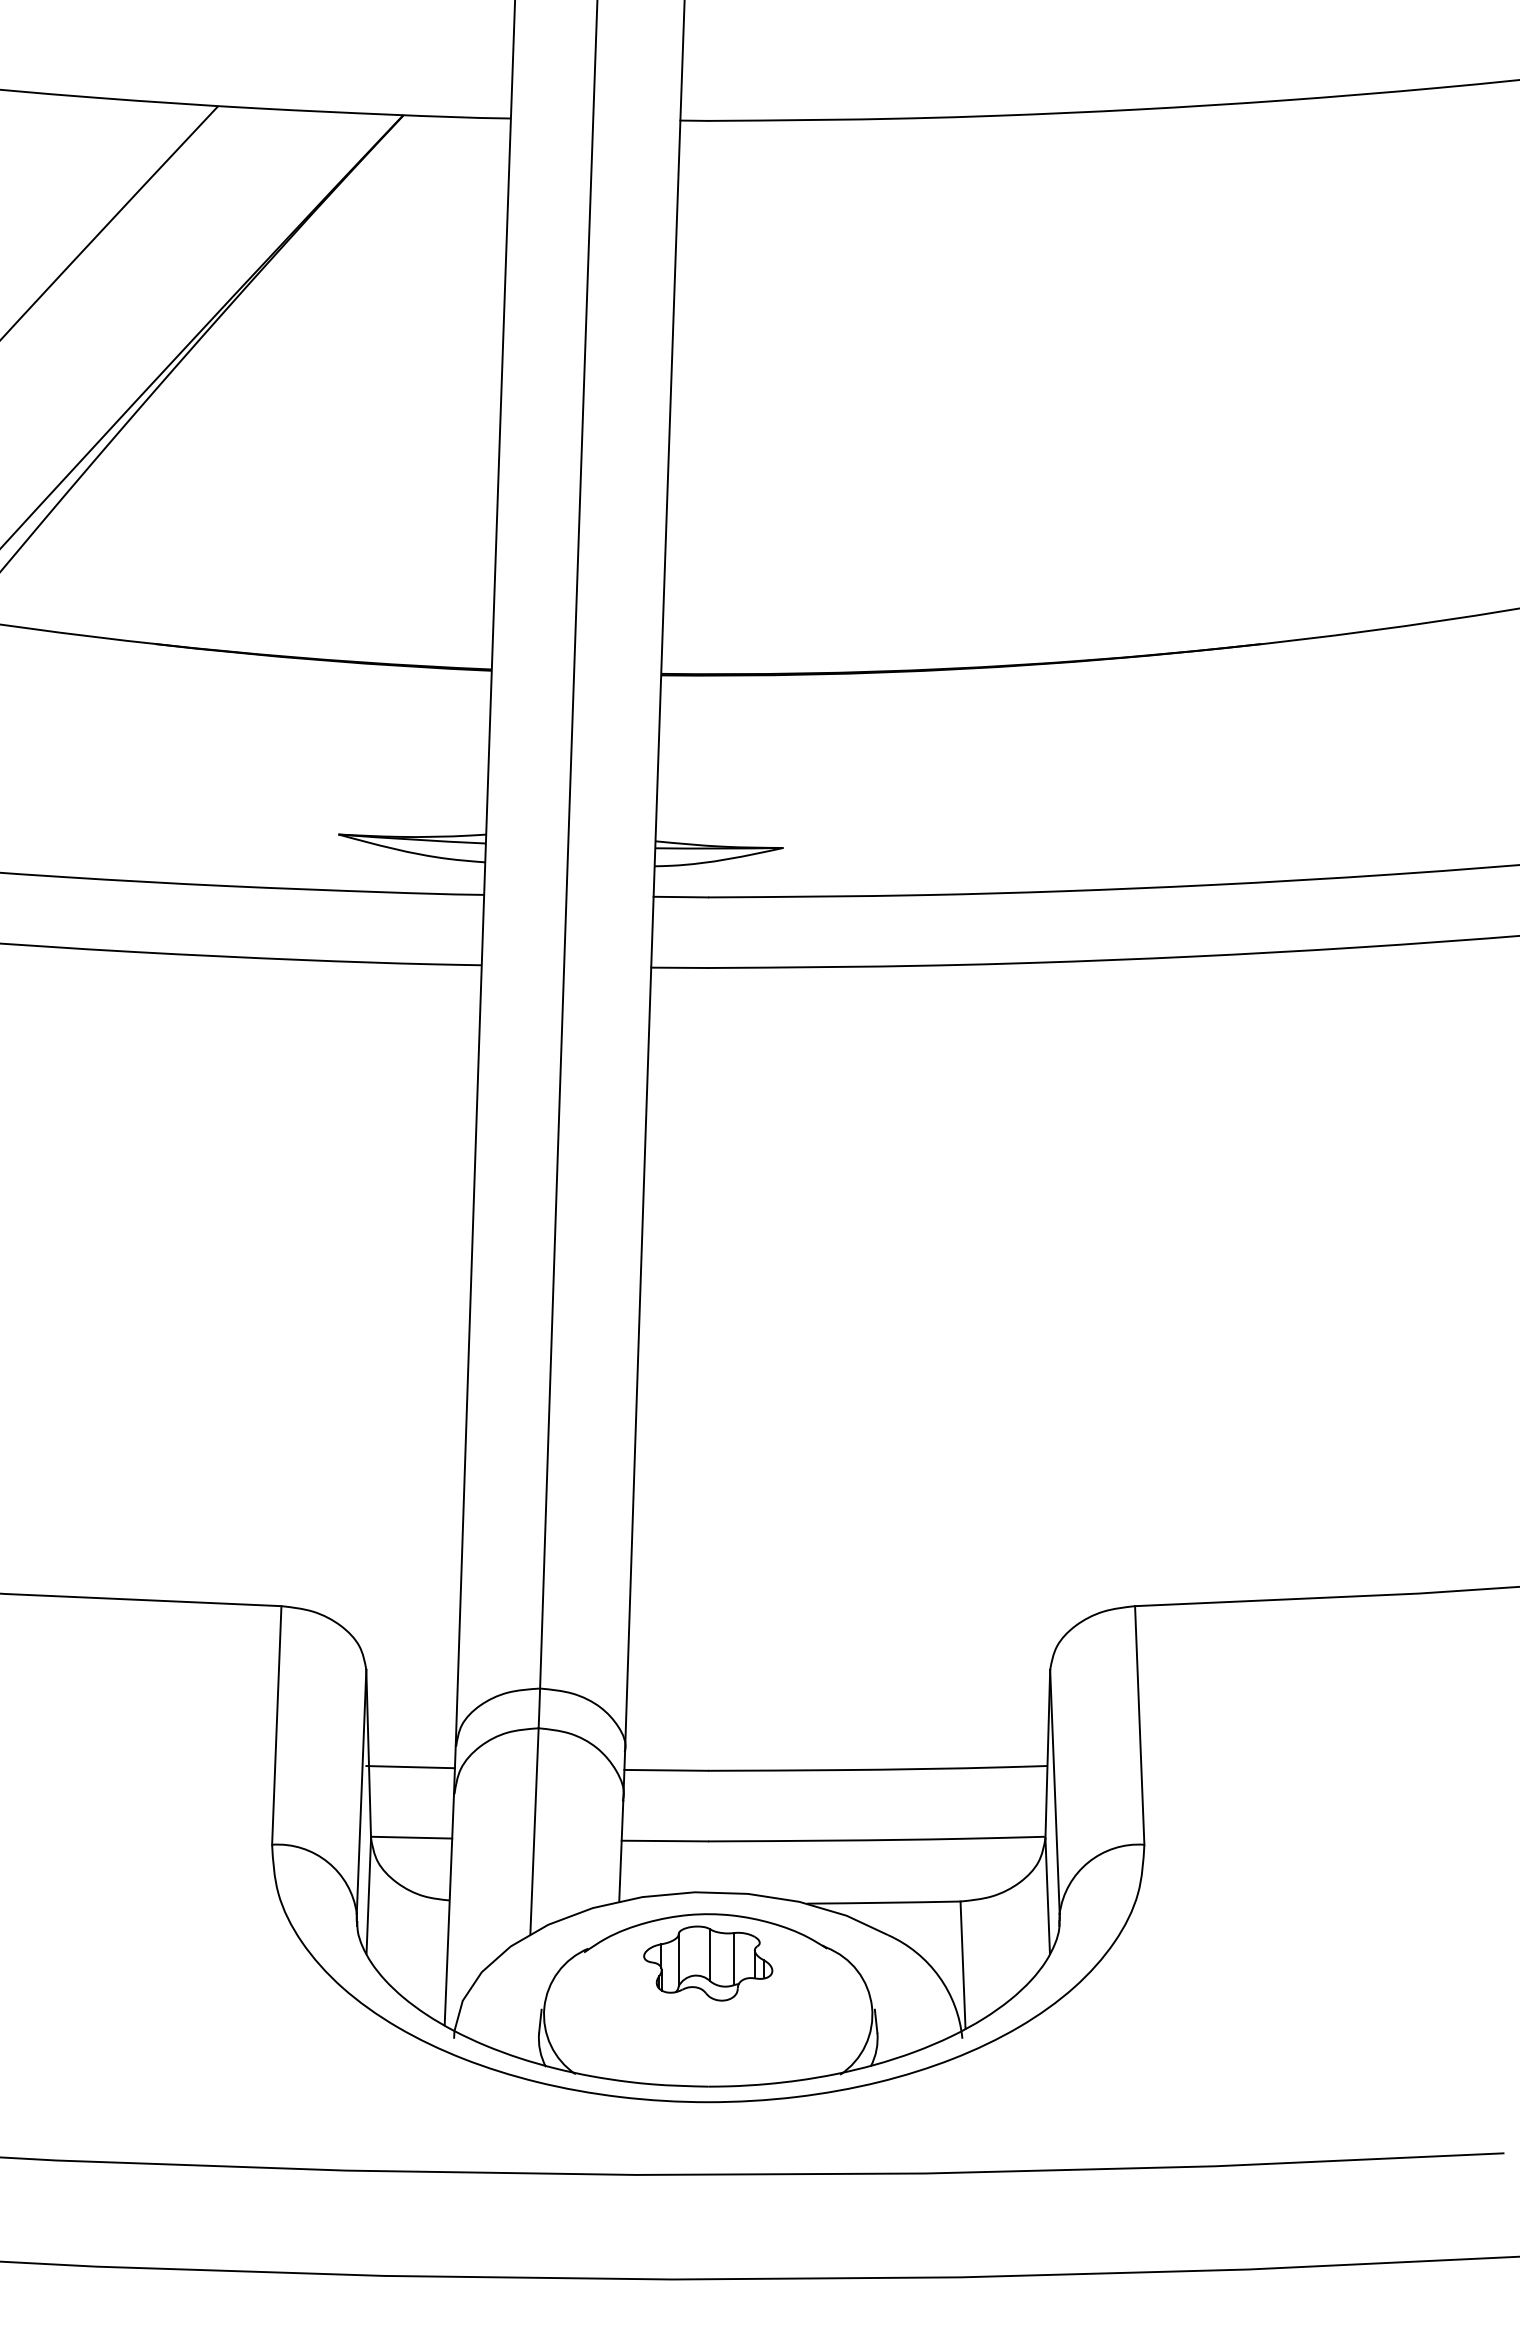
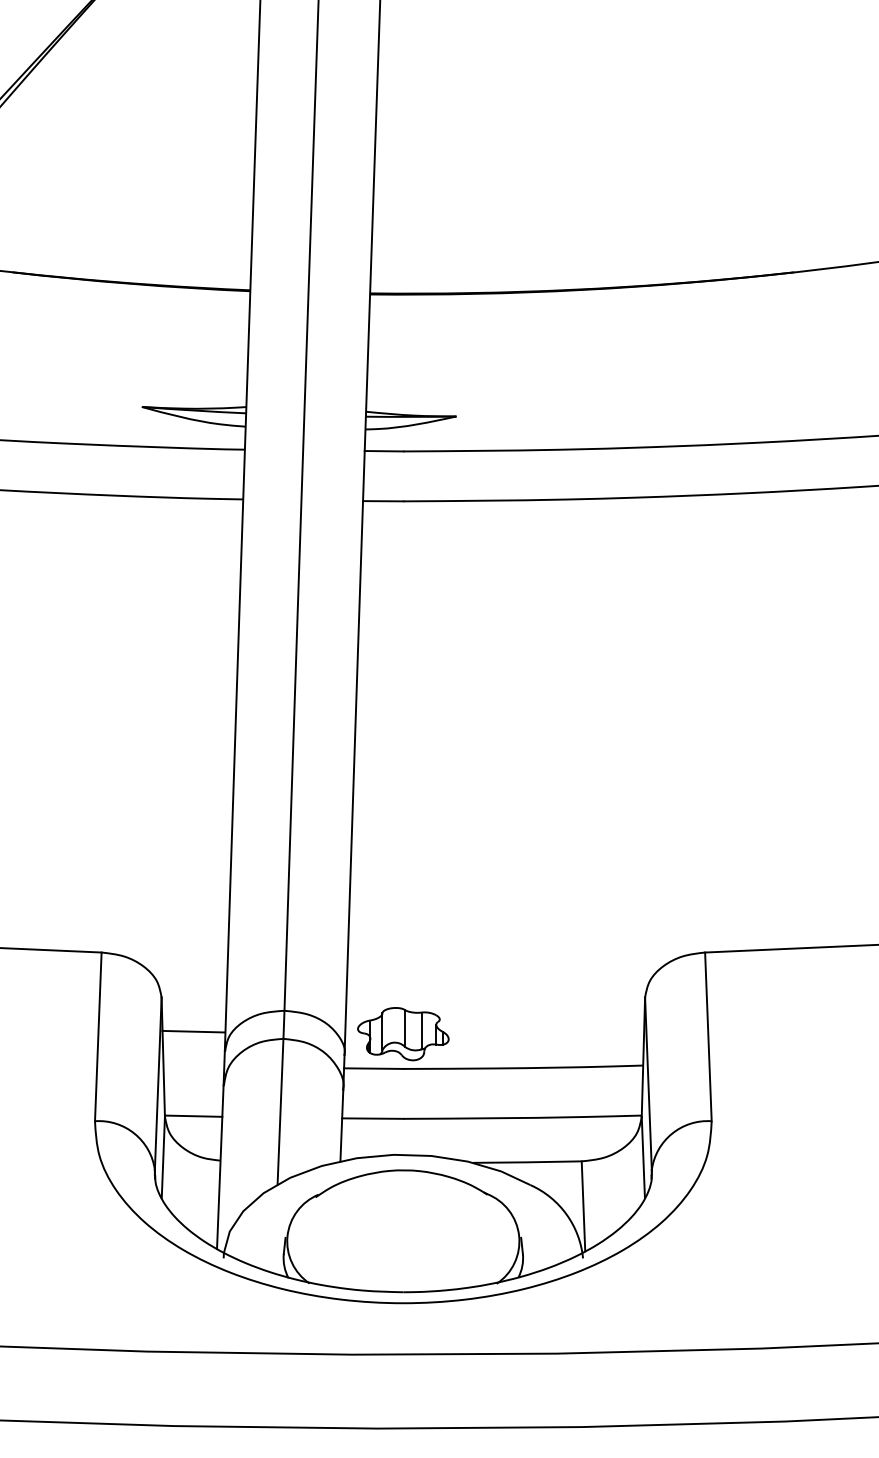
line: (410, 1767) -> (193, 1031), moved
part: (708, 1963) -> (403, 1034), moved

